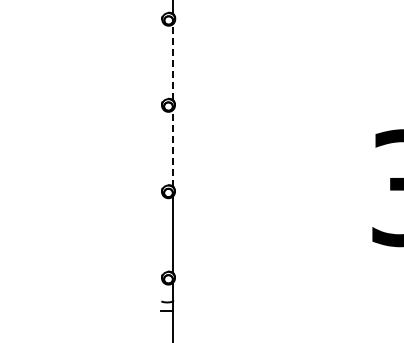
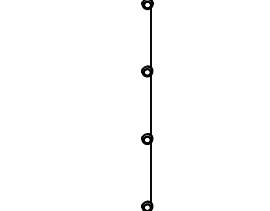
line: (173, 61) -> (151, 37), dashed -> solid
line: (173, 148) -> (151, 105), dashed -> solid

